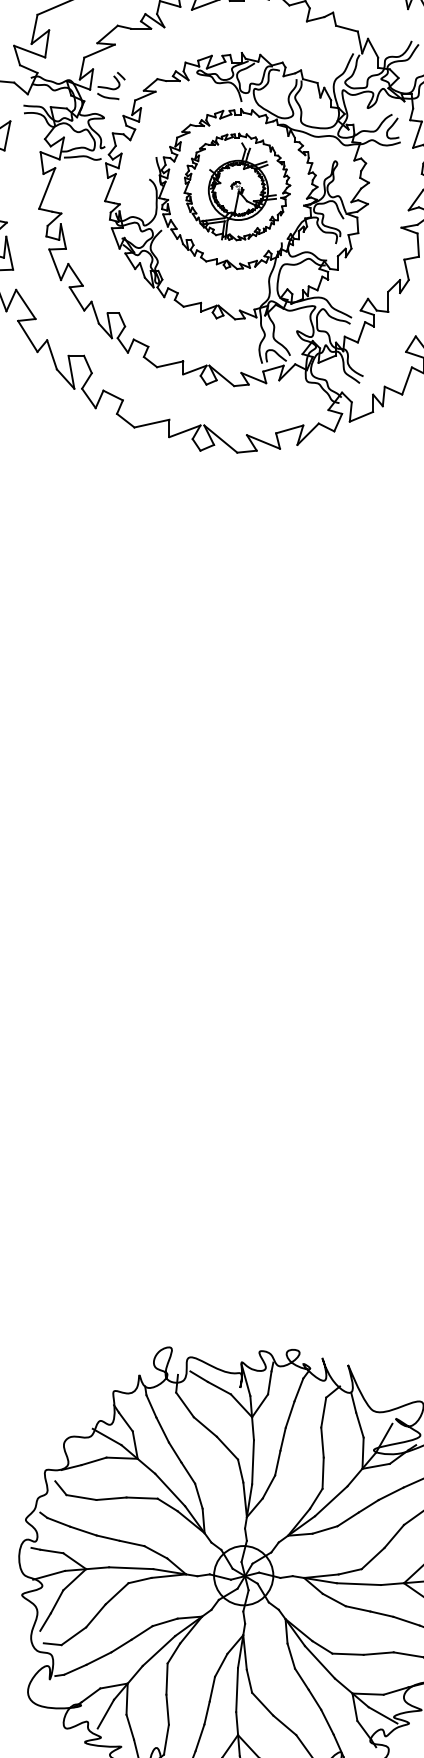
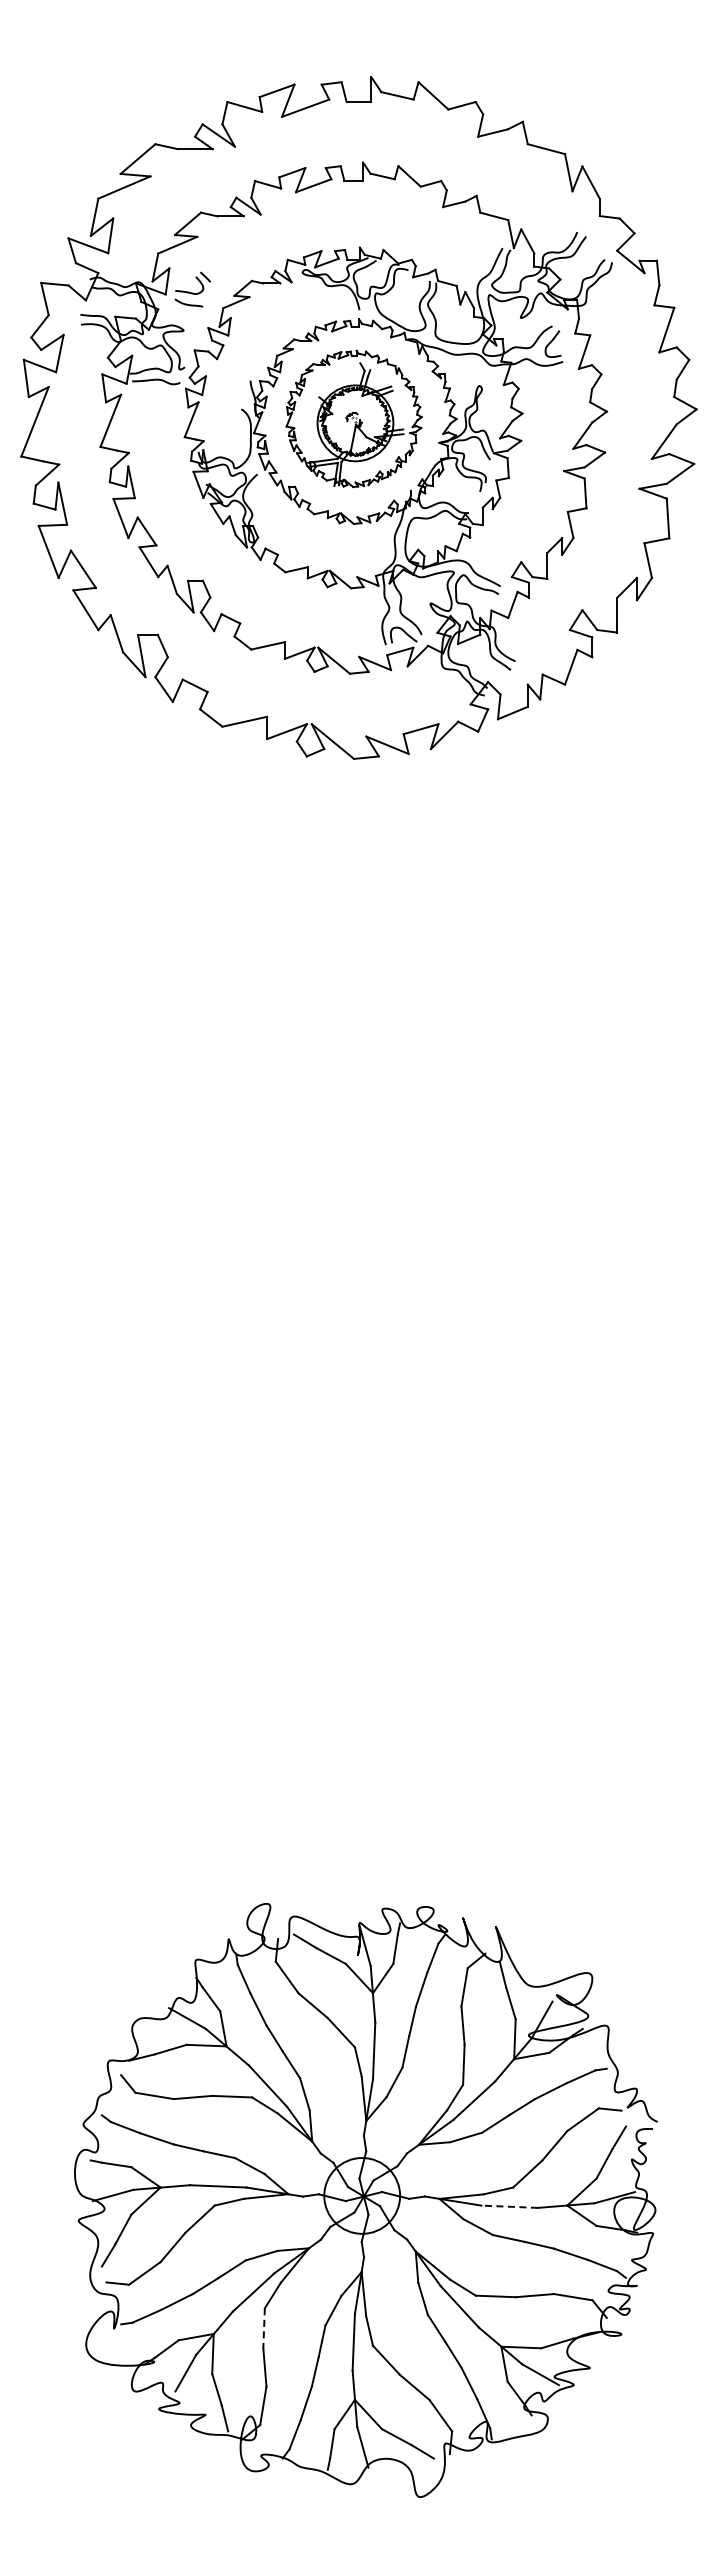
line: (358, 1583) -> (509, 2206), solid -> dashed
line: (167, 1679) -> (264, 2328), solid -> dashed

